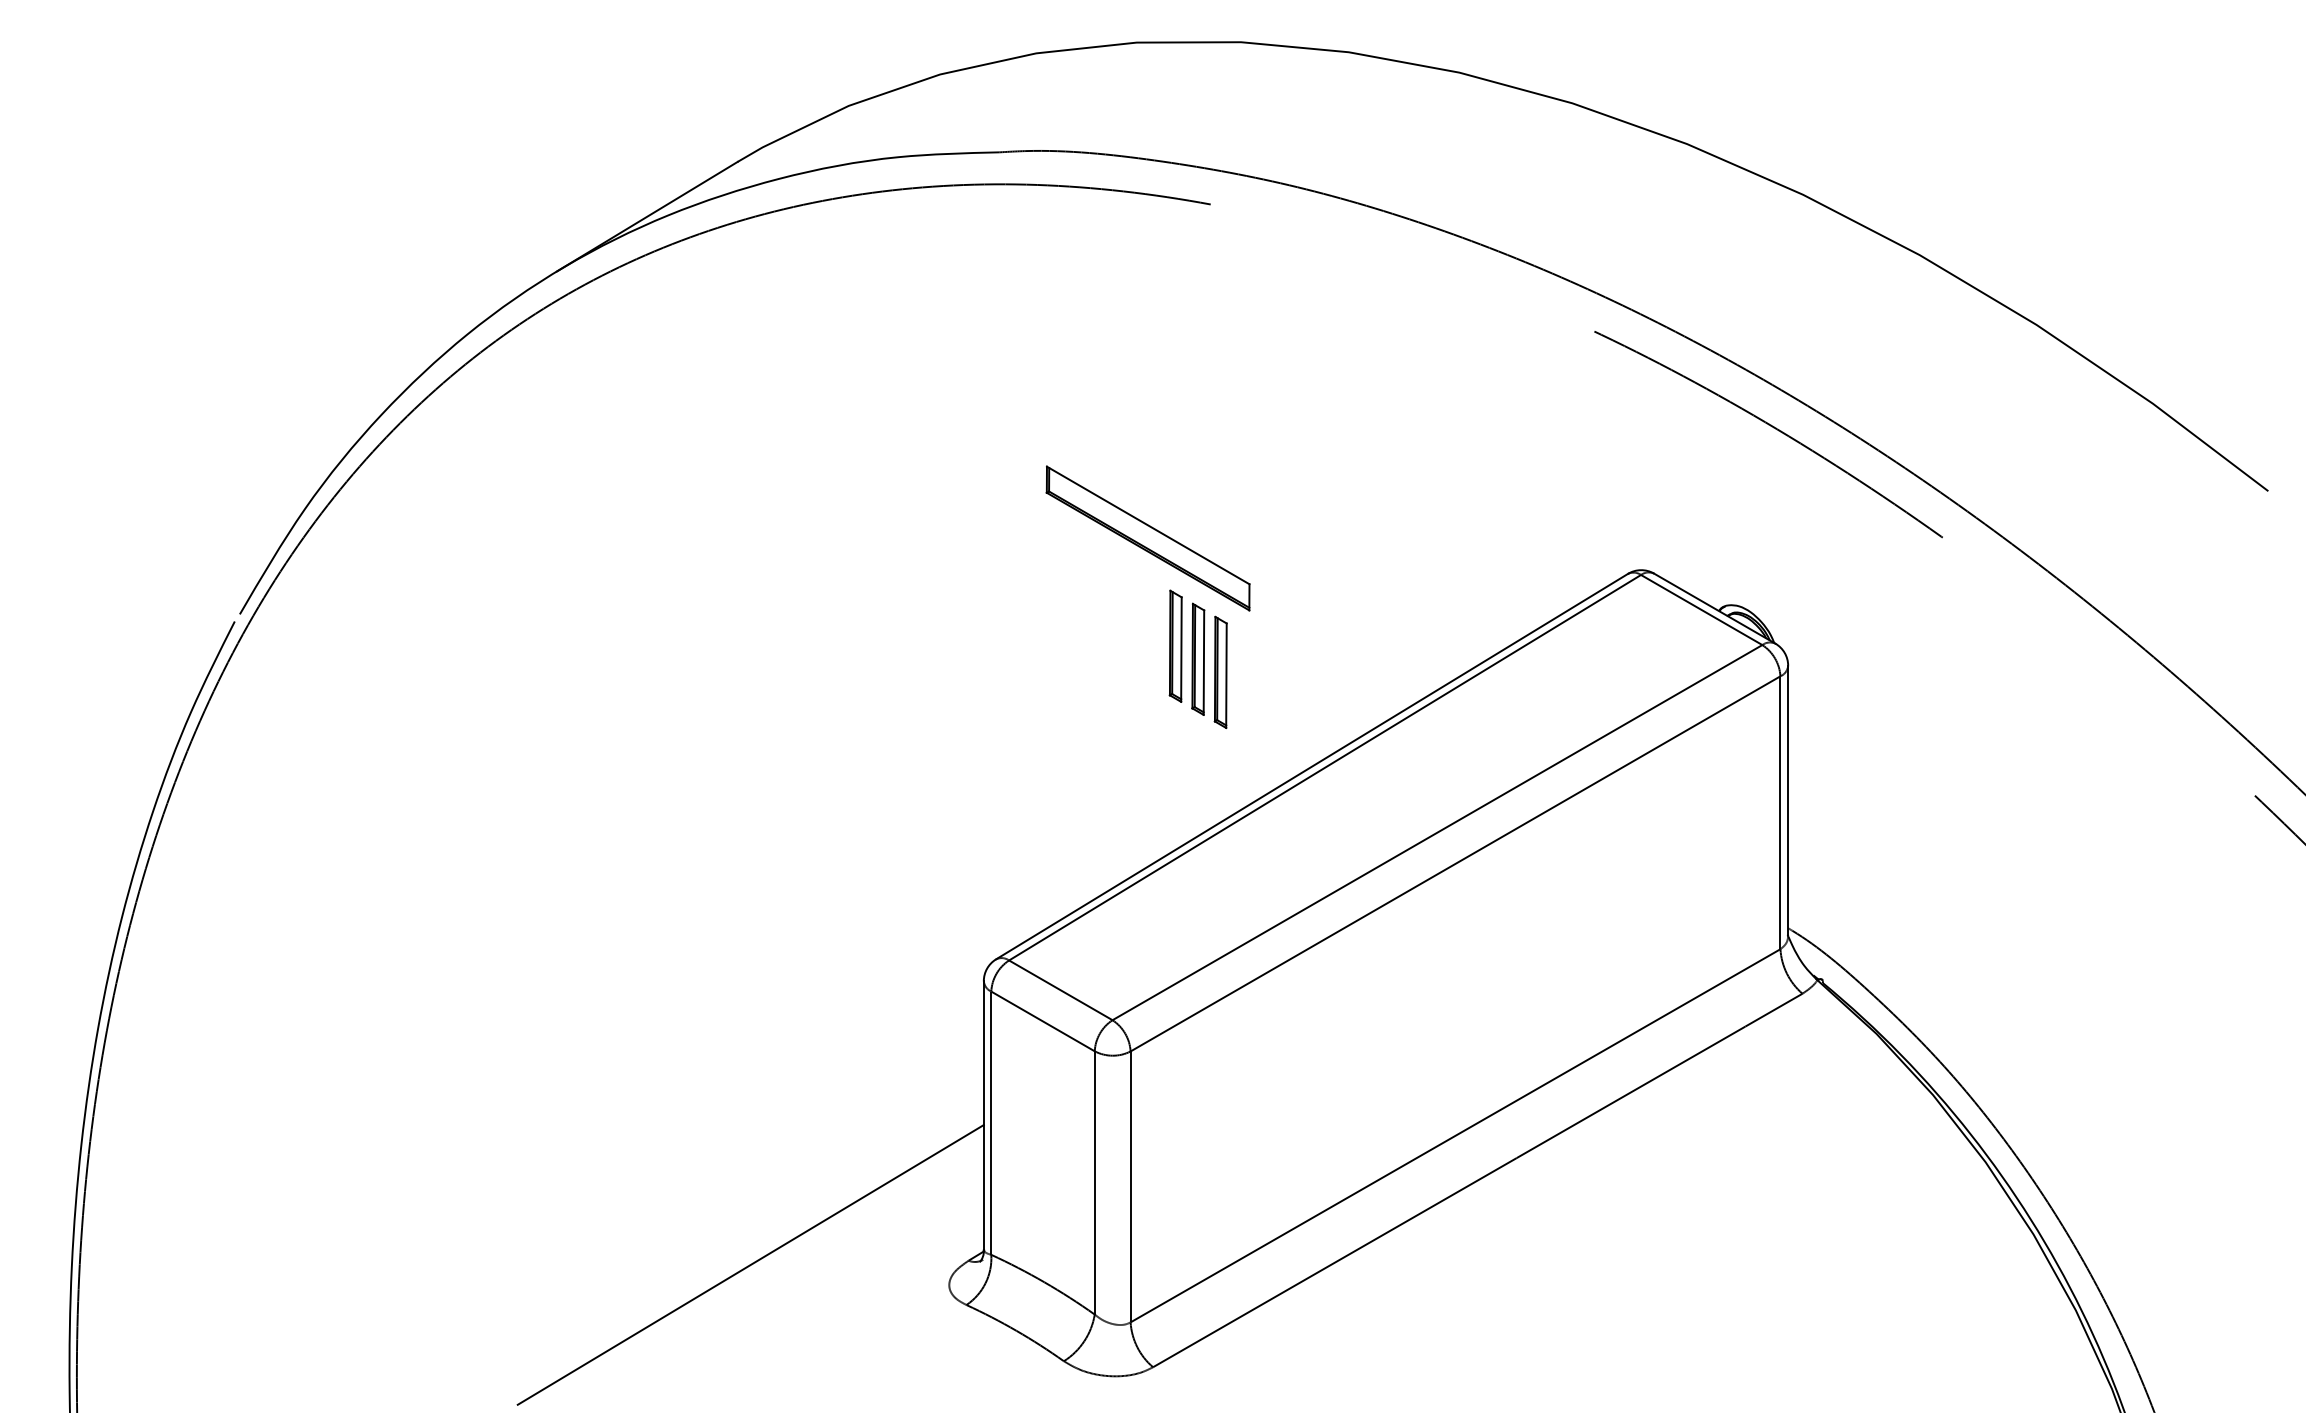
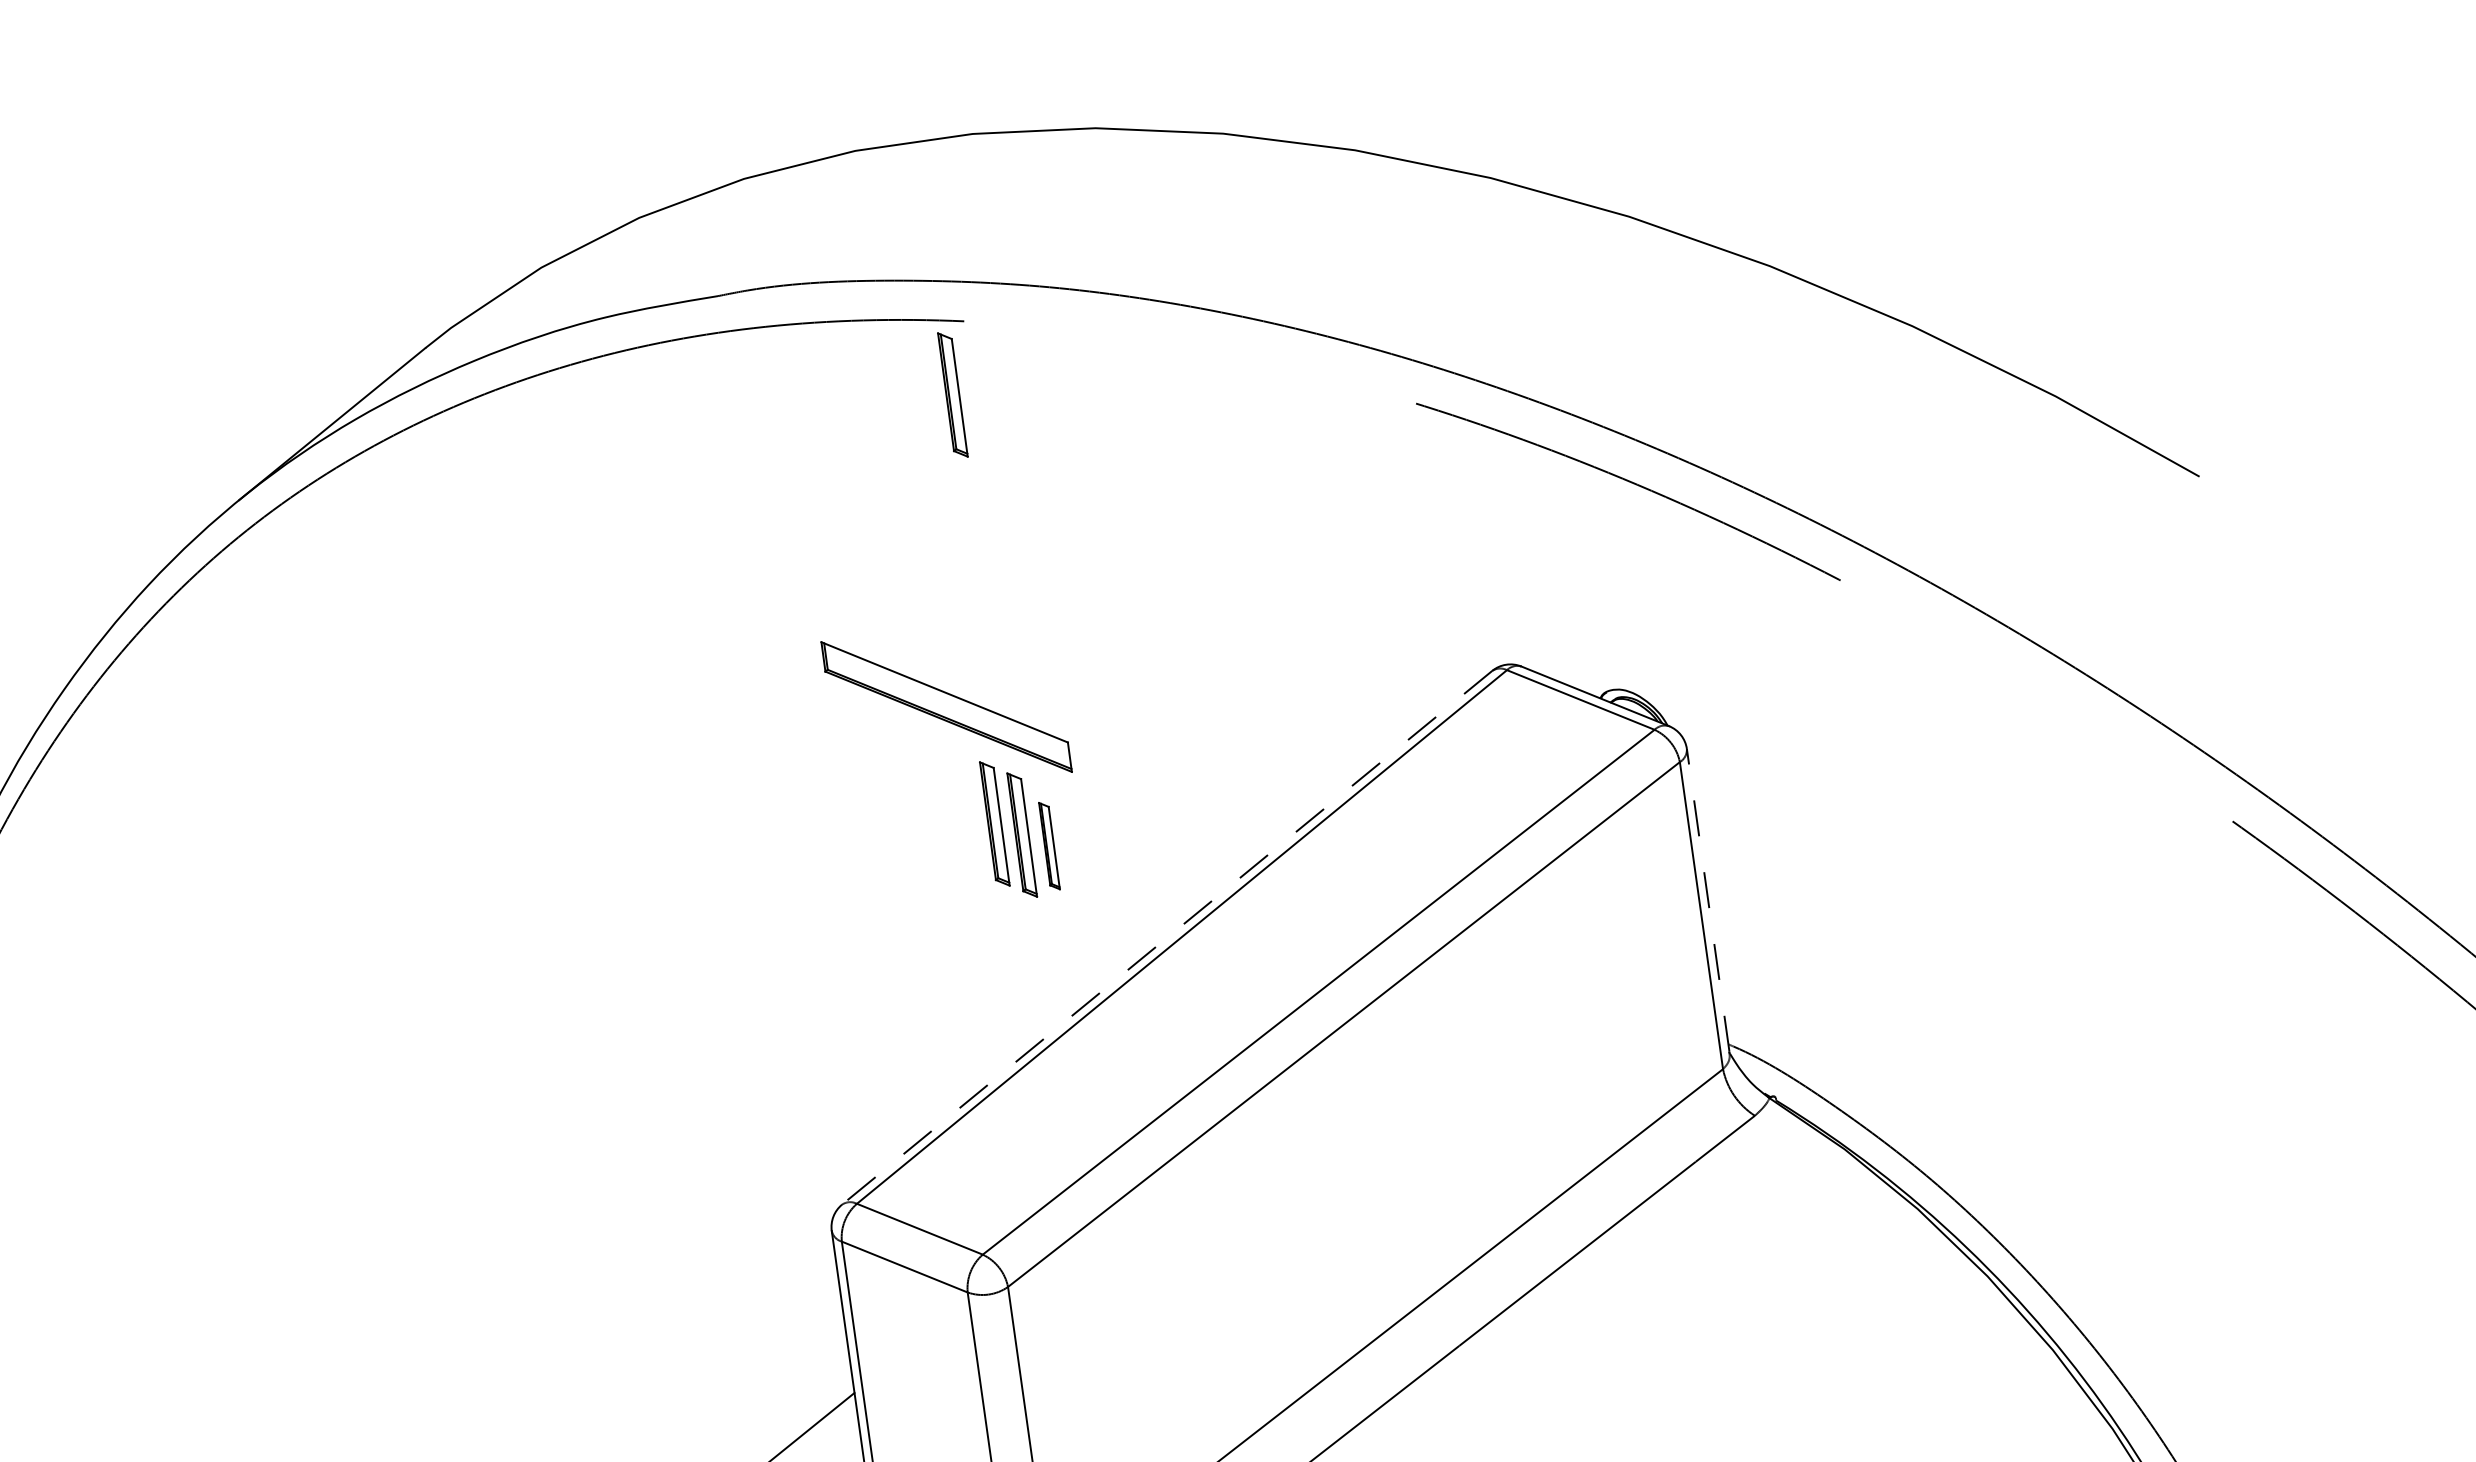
part: (1191, 266) -> (952, 394), added
part: (1220, 671) -> (1049, 845), size x0.7
line: (1311, 766) -> (1166, 937), solid -> dashed
line: (1788, 800) -> (1708, 900), solid -> dashed

